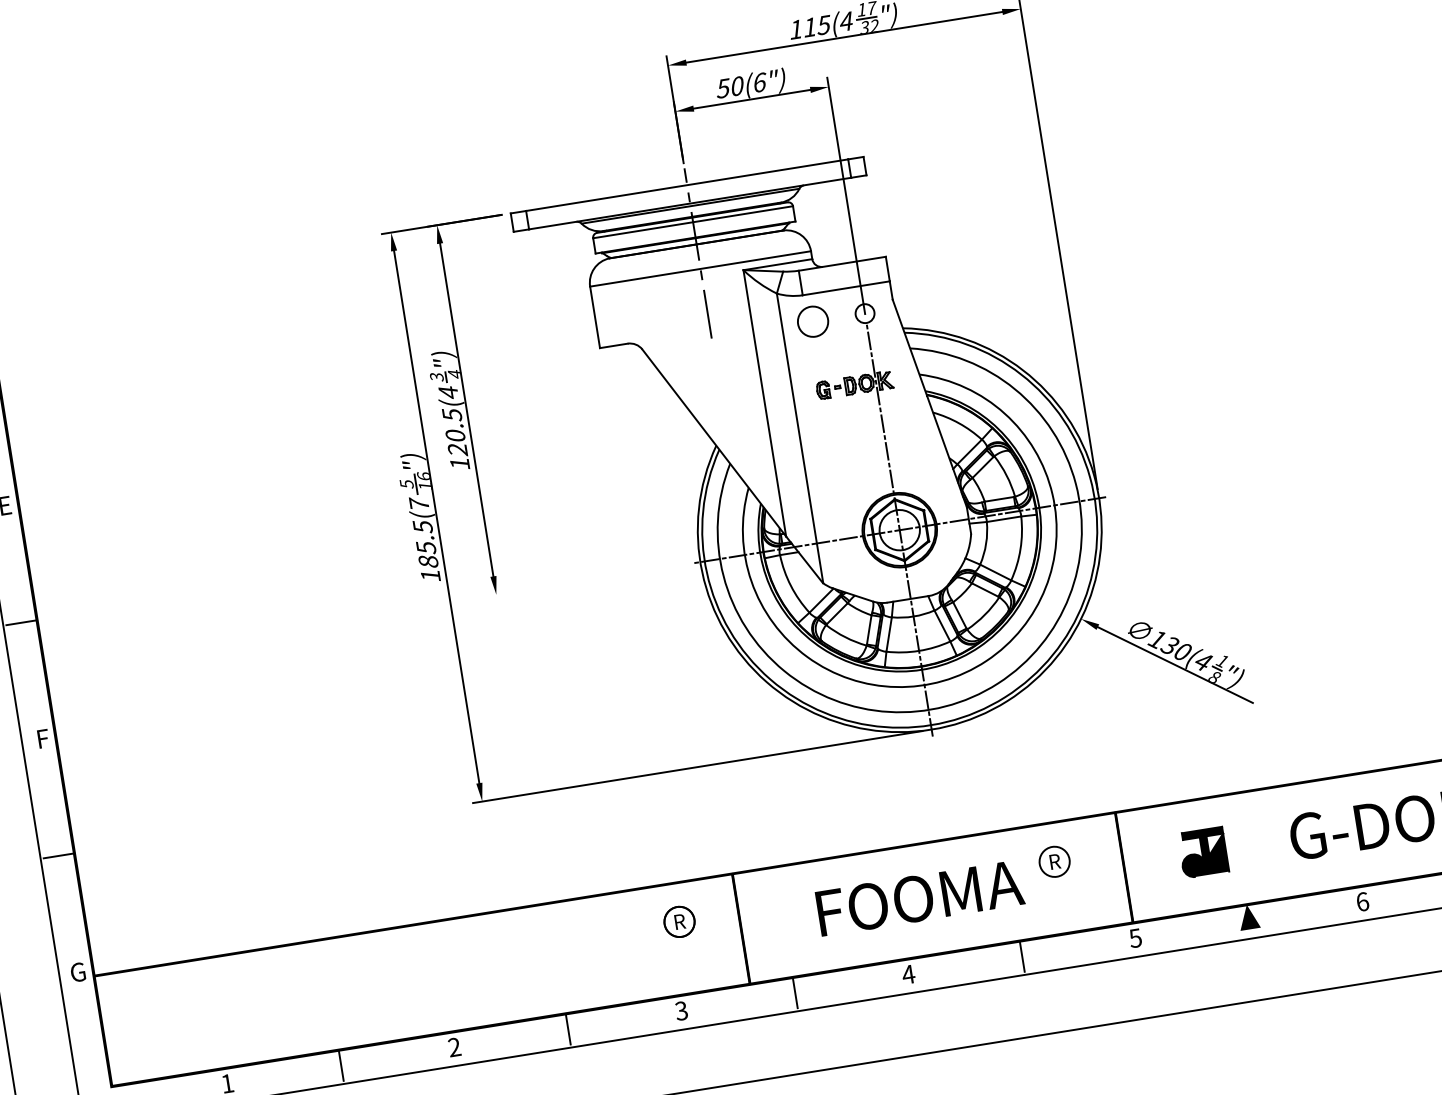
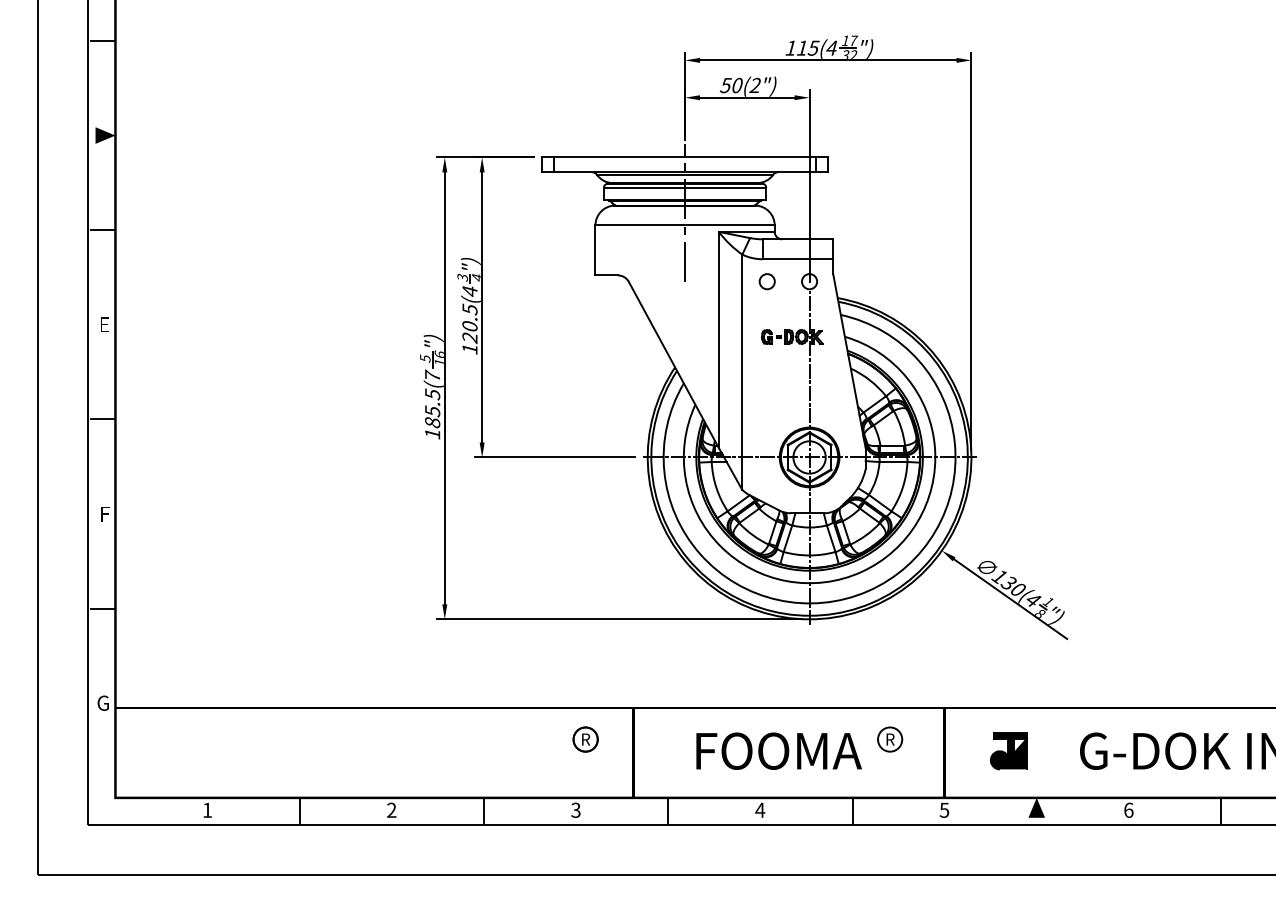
text: (759, 82) -> (755, 85), 50(6") -> 50(2")
circle: (811, 321) -> (766, 281), size x0.62
line: (585, 580) -> (554, 457), added

